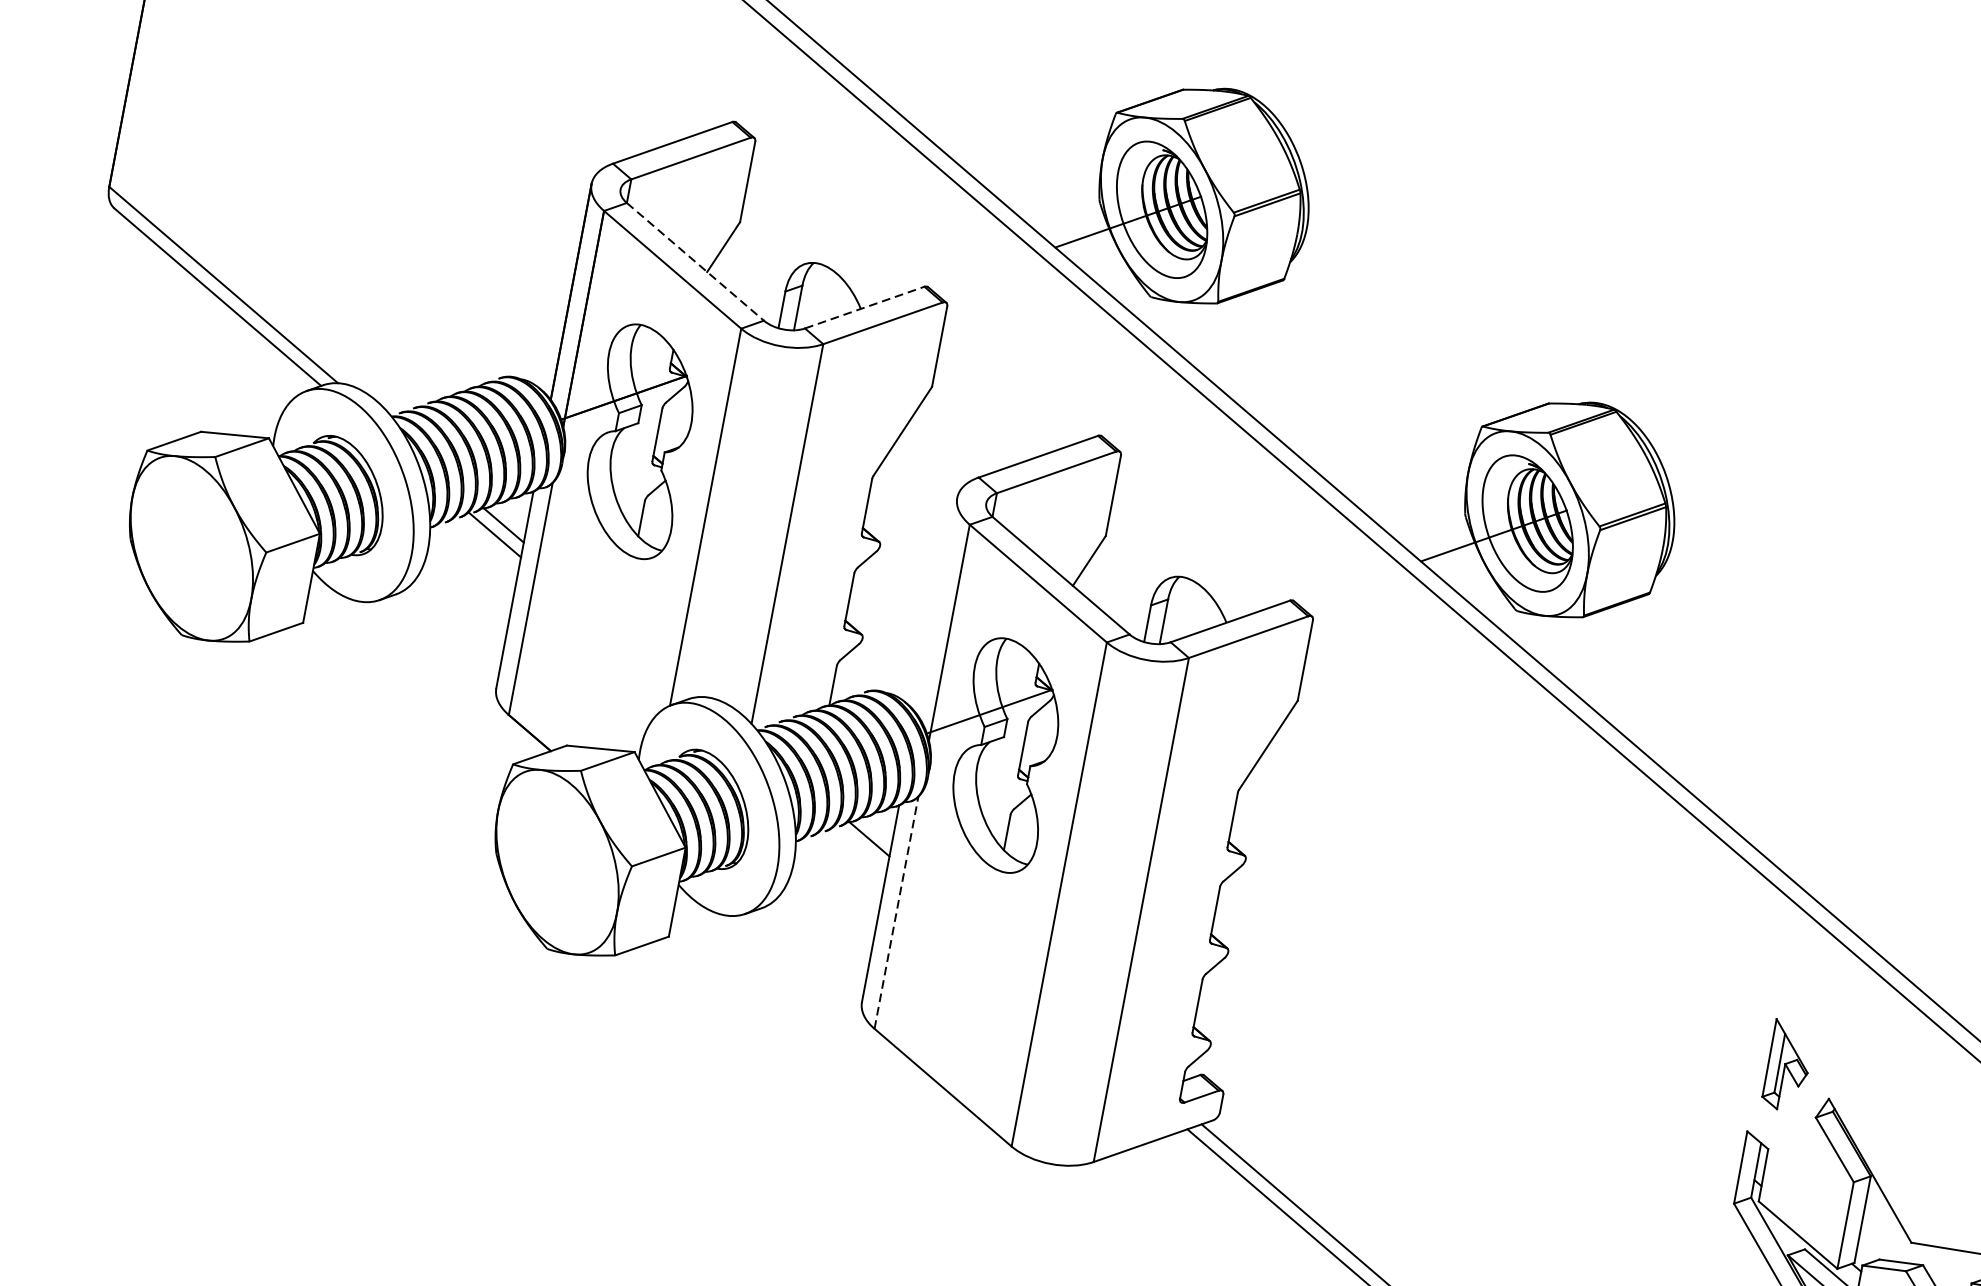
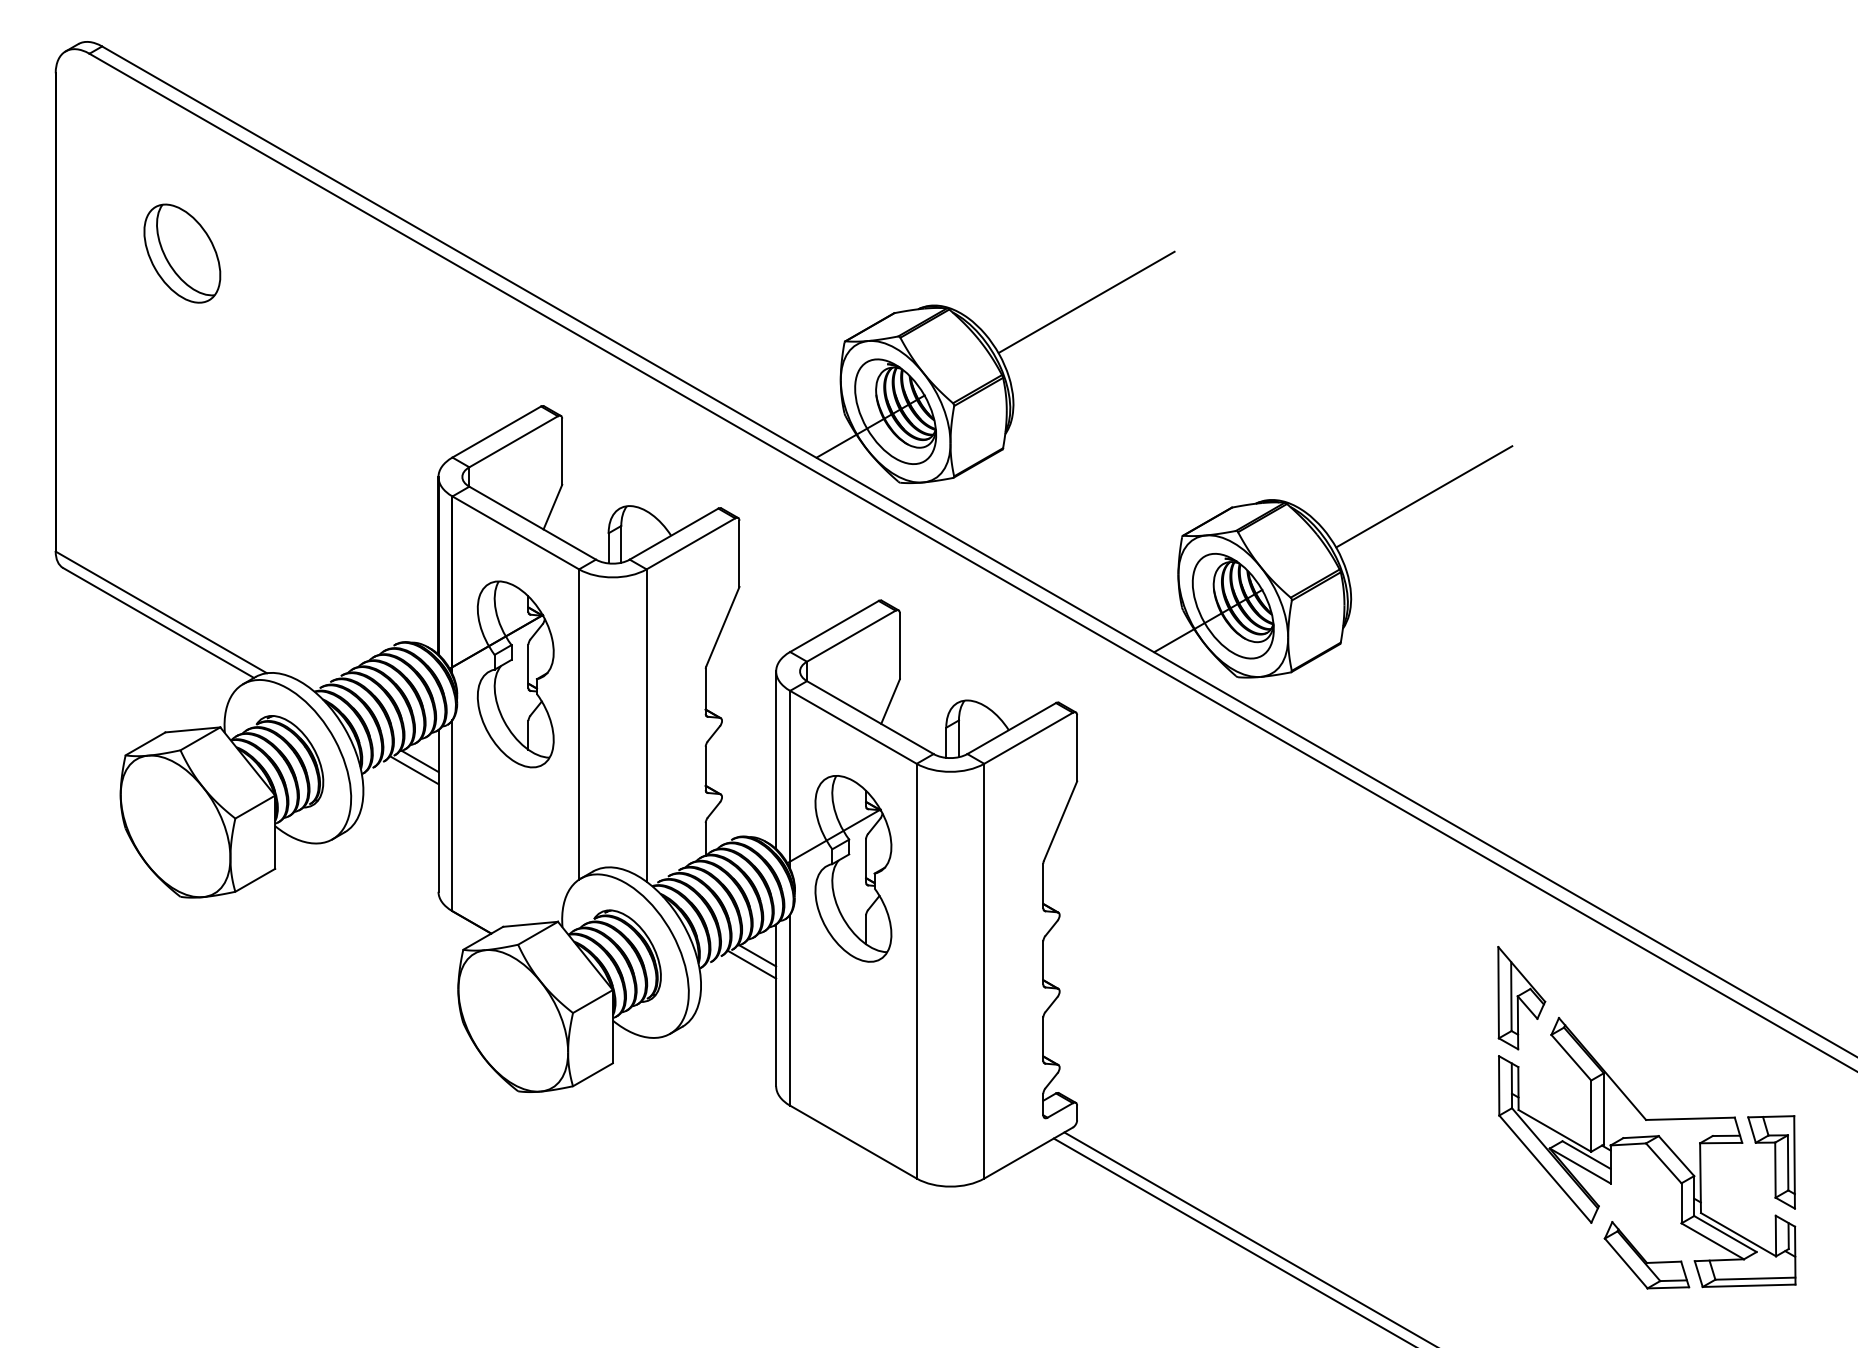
line: (1419, 119) -> (1086, 301), added
line: (696, 262) -> (533, 523), dashed -> solid
line: (865, 306) -> (674, 533), dashed -> solid
line: (1785, 434) -> (1424, 496), added
line: (937, 605) -> (776, 759), added
line: (861, 848) -> (752, 964), added
line: (897, 912) -> (790, 1009), dashed -> solid
part: (1787, 1066) -> (1521, 998), size x1.43

